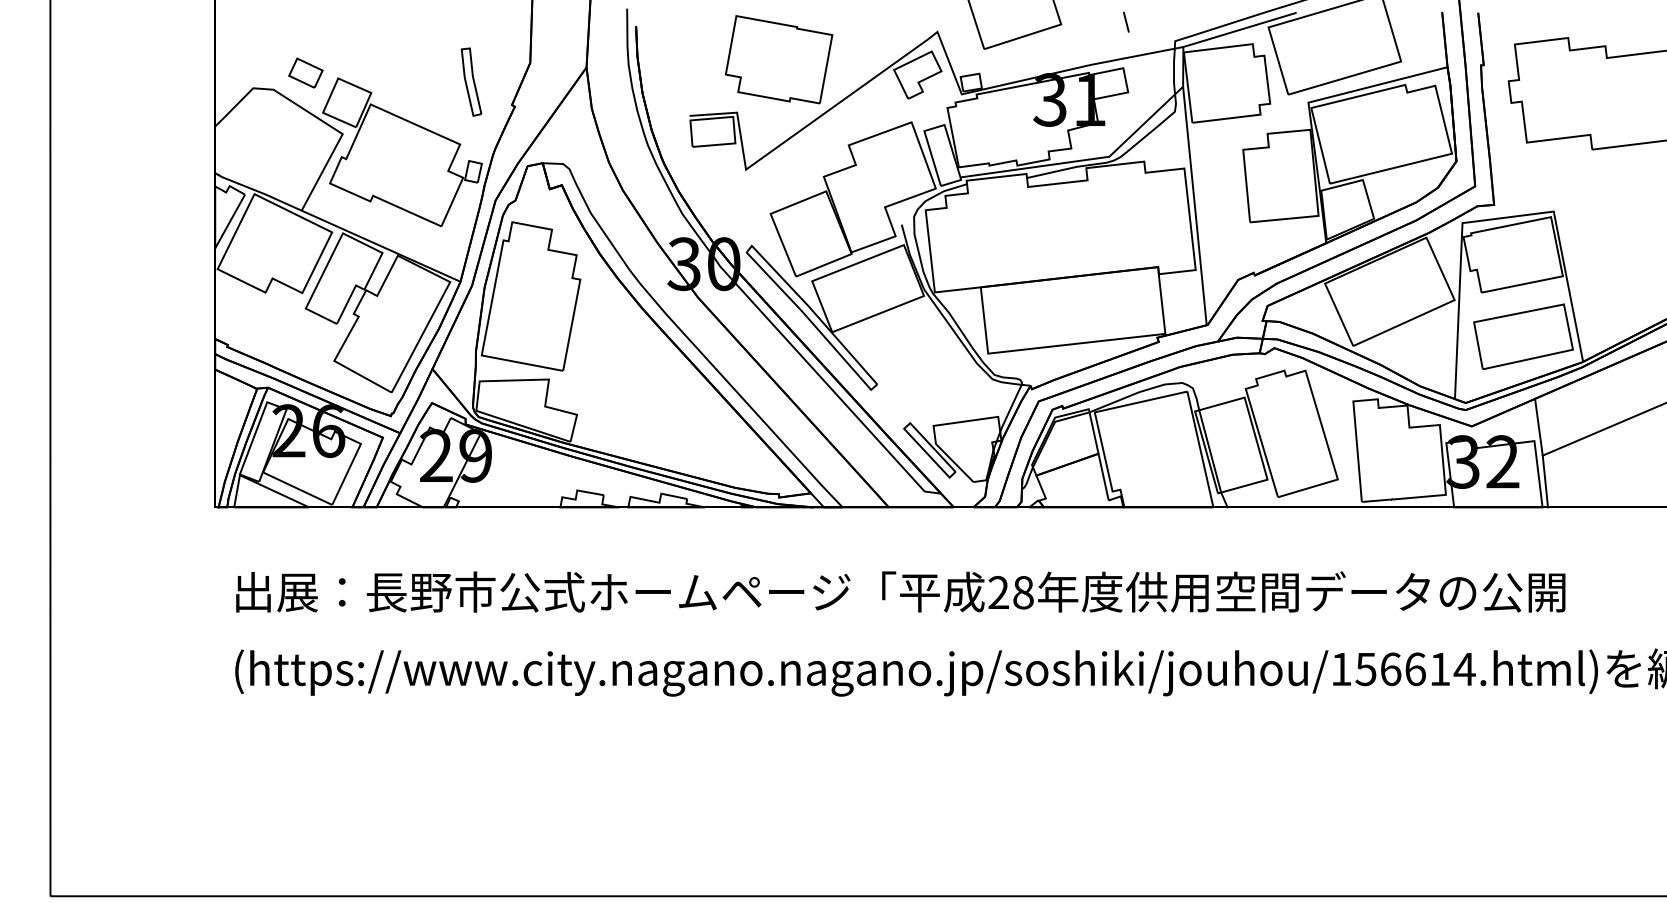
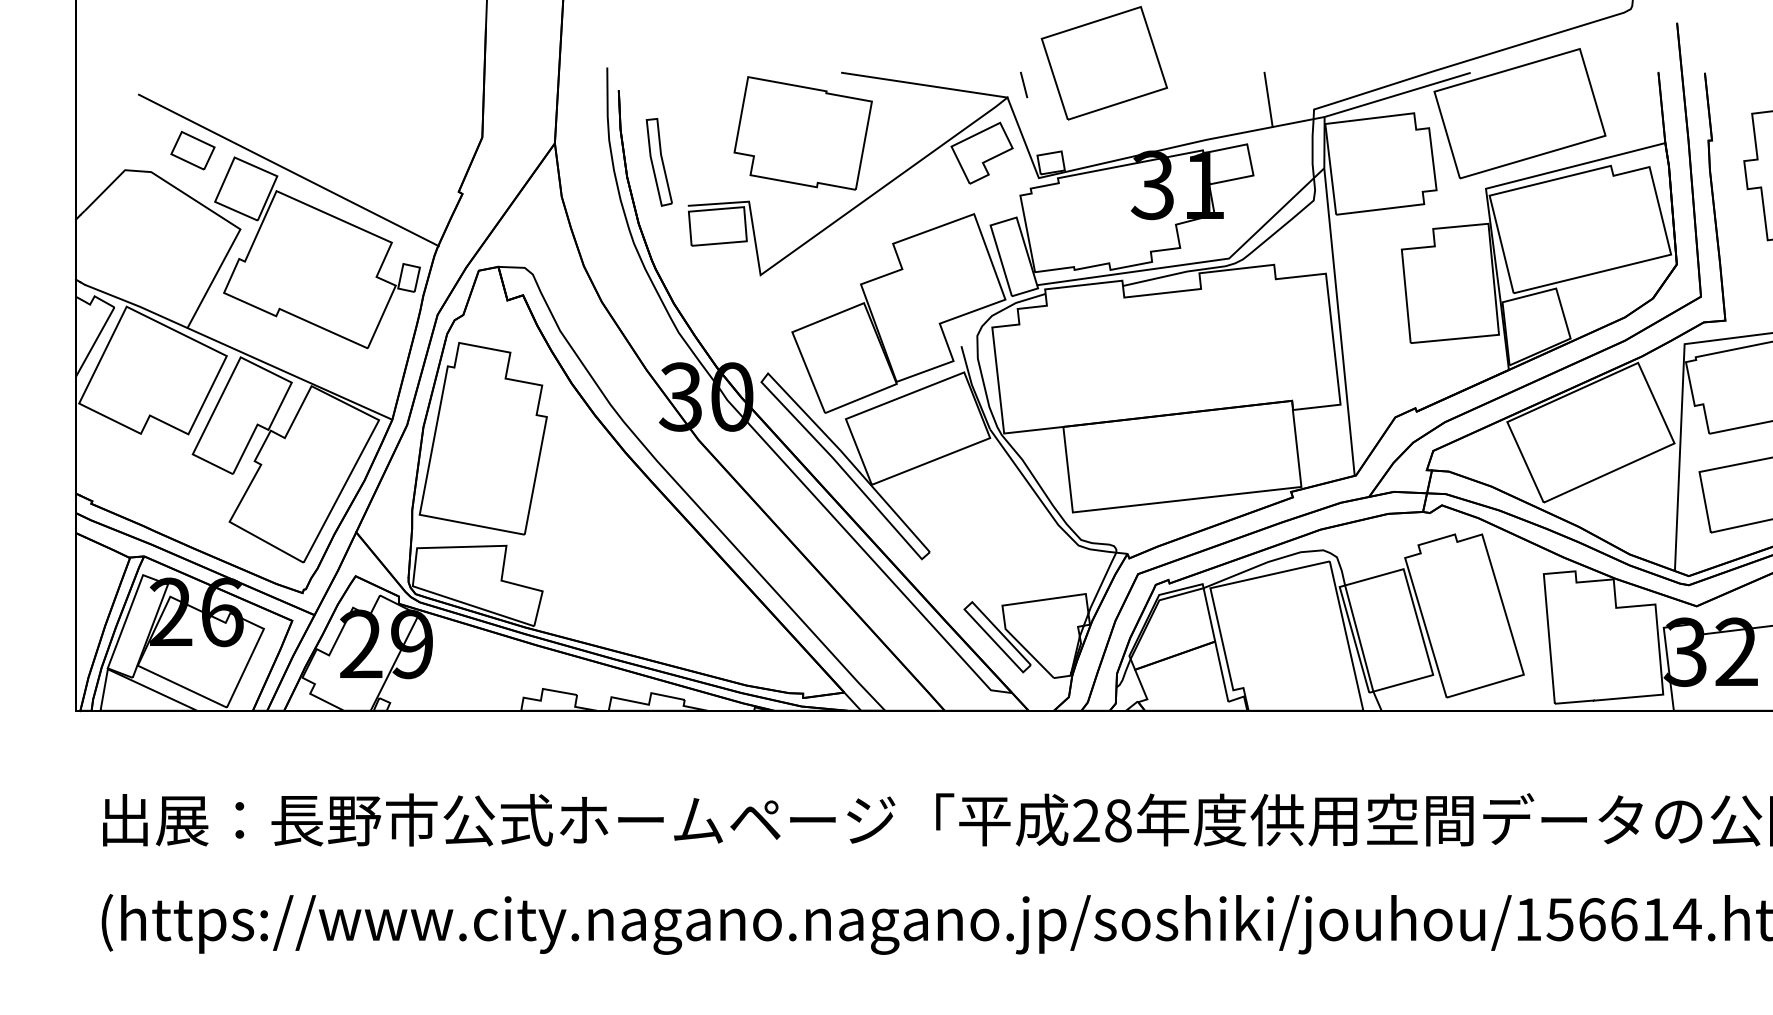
line: (873, 21) -> (924, 84), added
line: (1126, 21) -> (1024, 84), moved
line: (1139, 33) -> (1268, 99), added
part: (471, 81) -> (659, 161), moved
line: (380, 88) -> (289, 170), added

